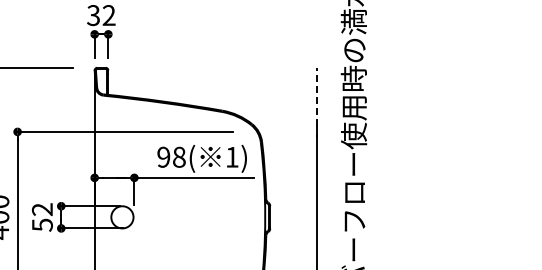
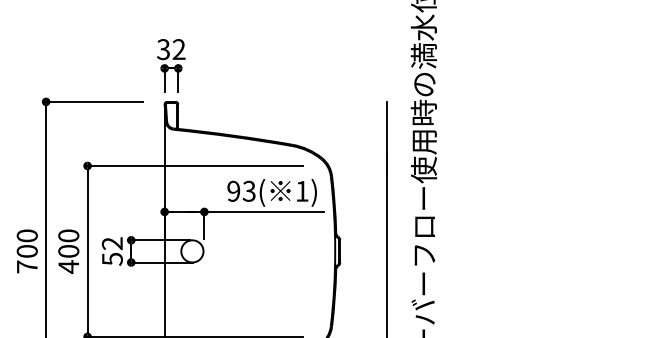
line: (317, 96) -> (387, 130), dashed -> solid
text: (178, 156) -> (248, 190), 98( -> 93(

